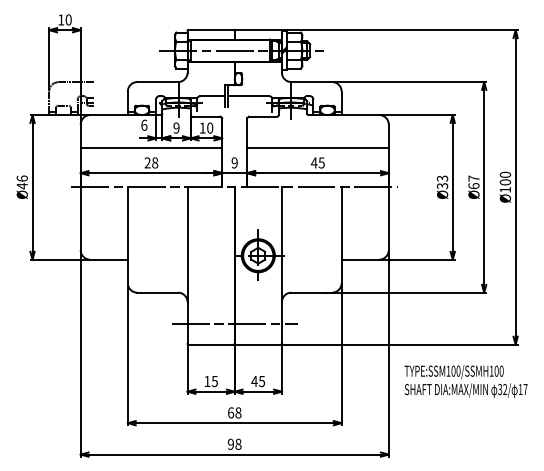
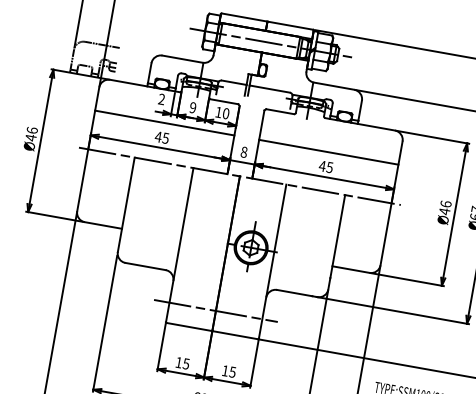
text: (144, 124) -> (162, 98), 6 -> 2
text: (151, 162) -> (162, 137), 28 -> 45
text: (234, 162) -> (244, 151), 9 -> 8
text: (442, 182) -> (445, 207), Ø33 -> Ø46
text: (254, 381) -> (225, 370), 45 -> 15

